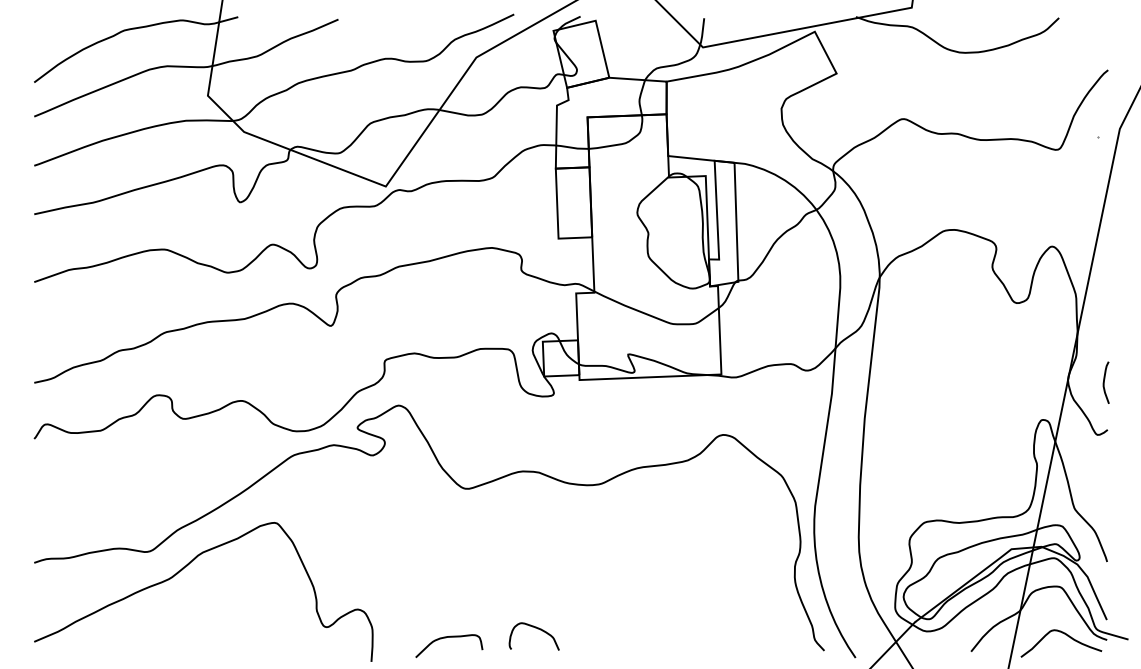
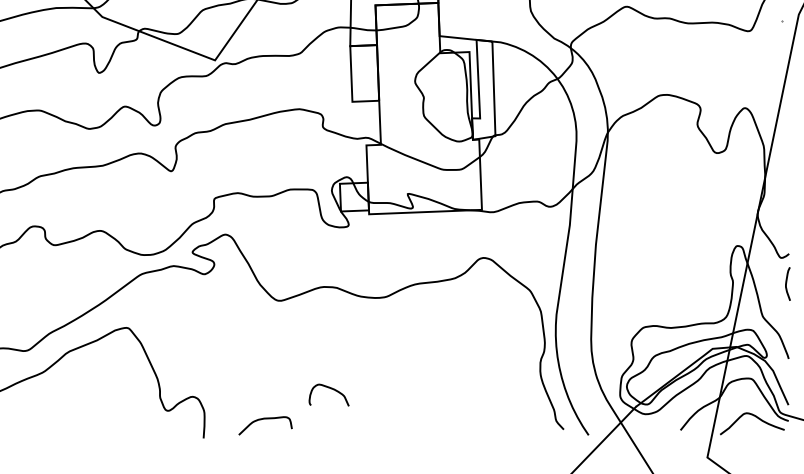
curve: (1104, 382) -> (786, 283), moved
curve: (537, 629) -> (331, 389), moved

